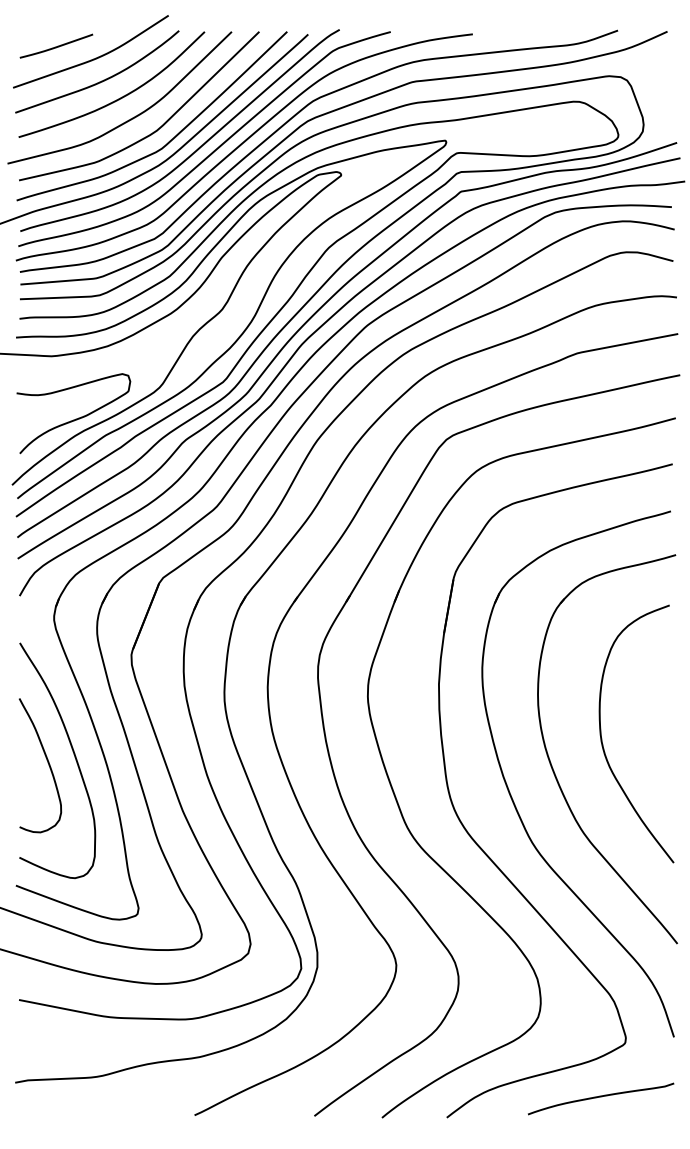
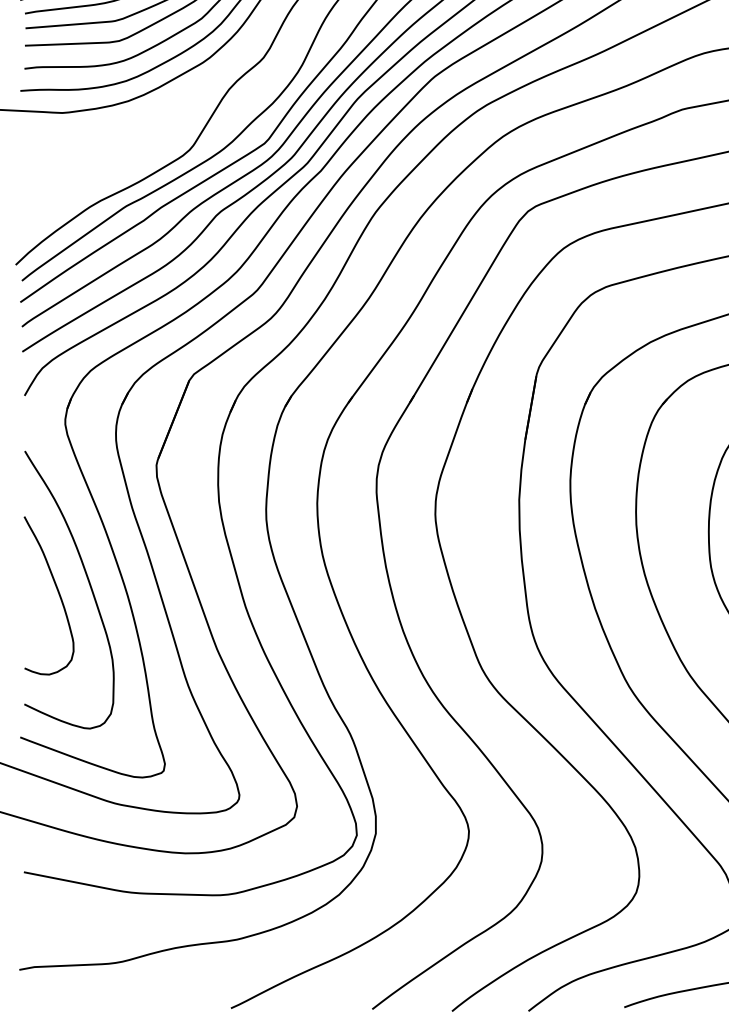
curve: (75, 418) -> (90, 186), removed

